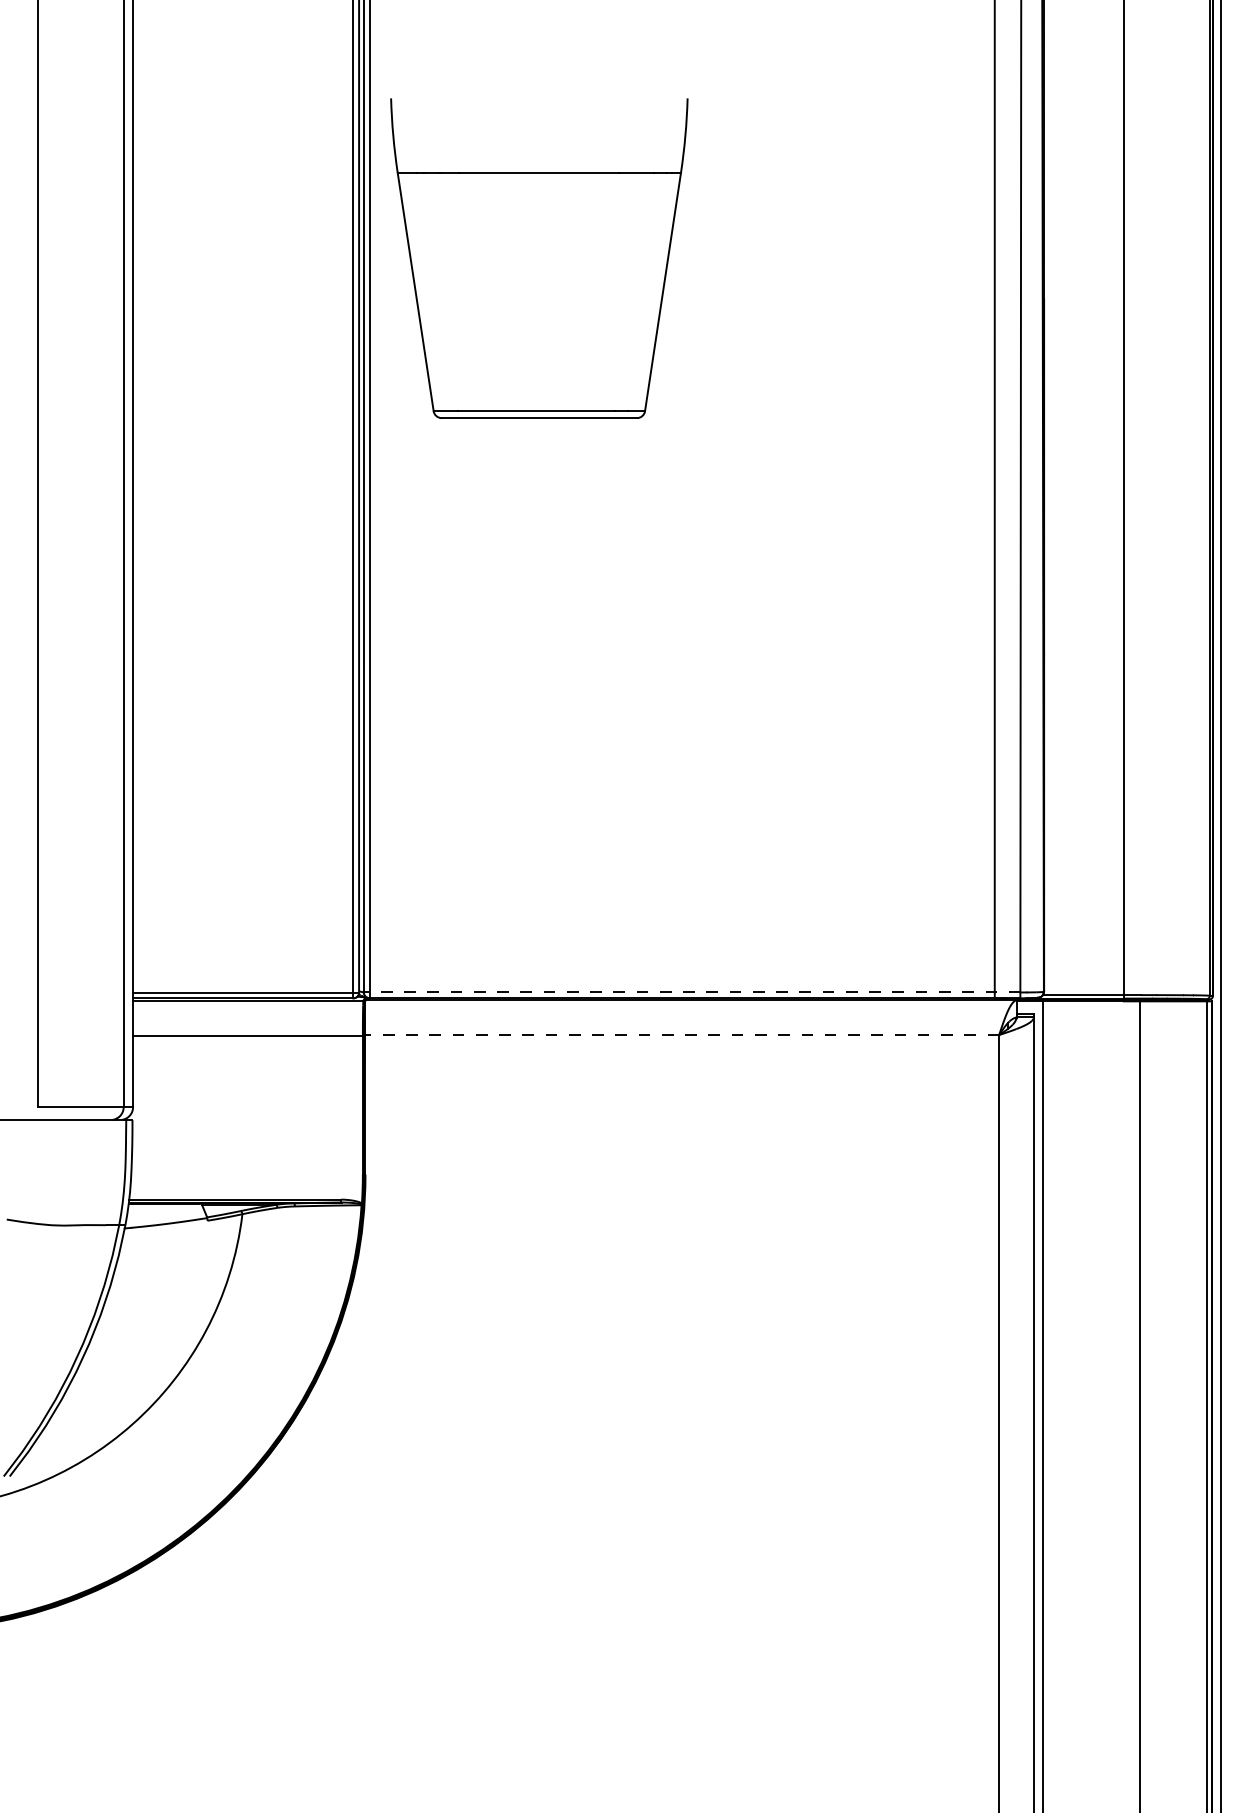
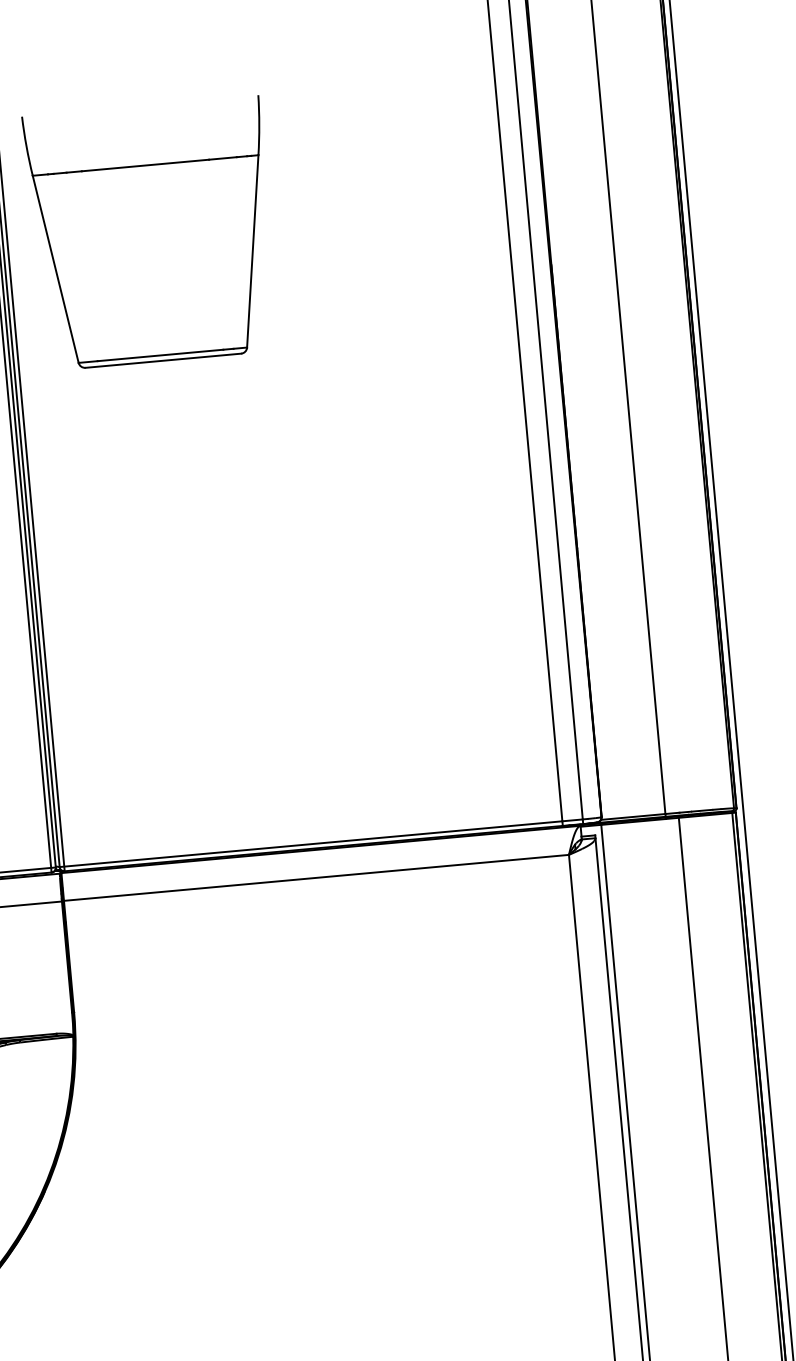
part: (539, 258) -> (151, 233), moved
line: (691, 992) -> (320, 843), dashed -> solid
line: (682, 1035) -> (316, 878), dashed -> solid

